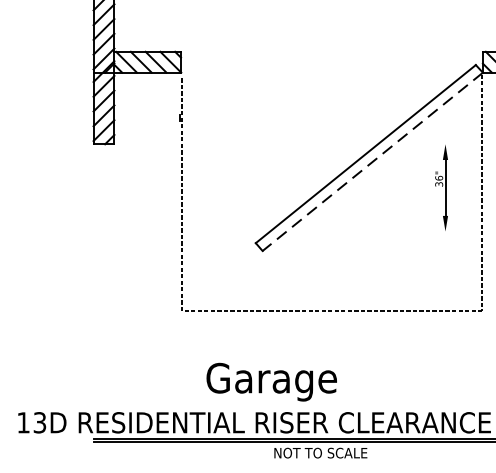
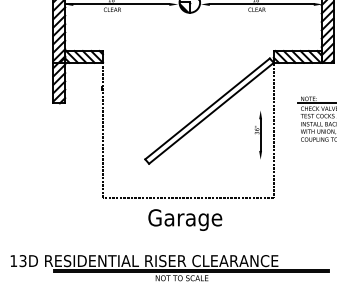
line: (372, 162) -> (211, 113), dashed -> solid
part: (439, 186) -> (257, 134), moved
text: (272, 381) -> (185, 219), moved

